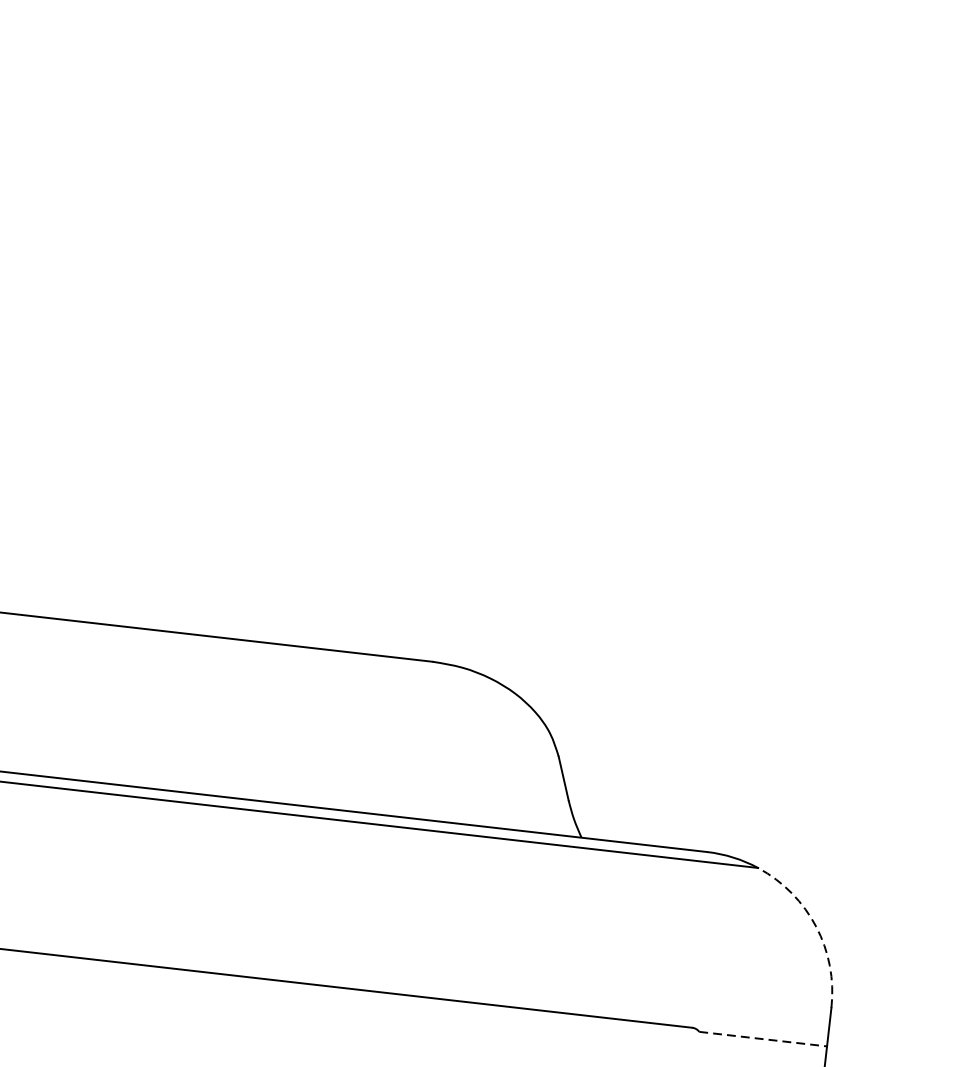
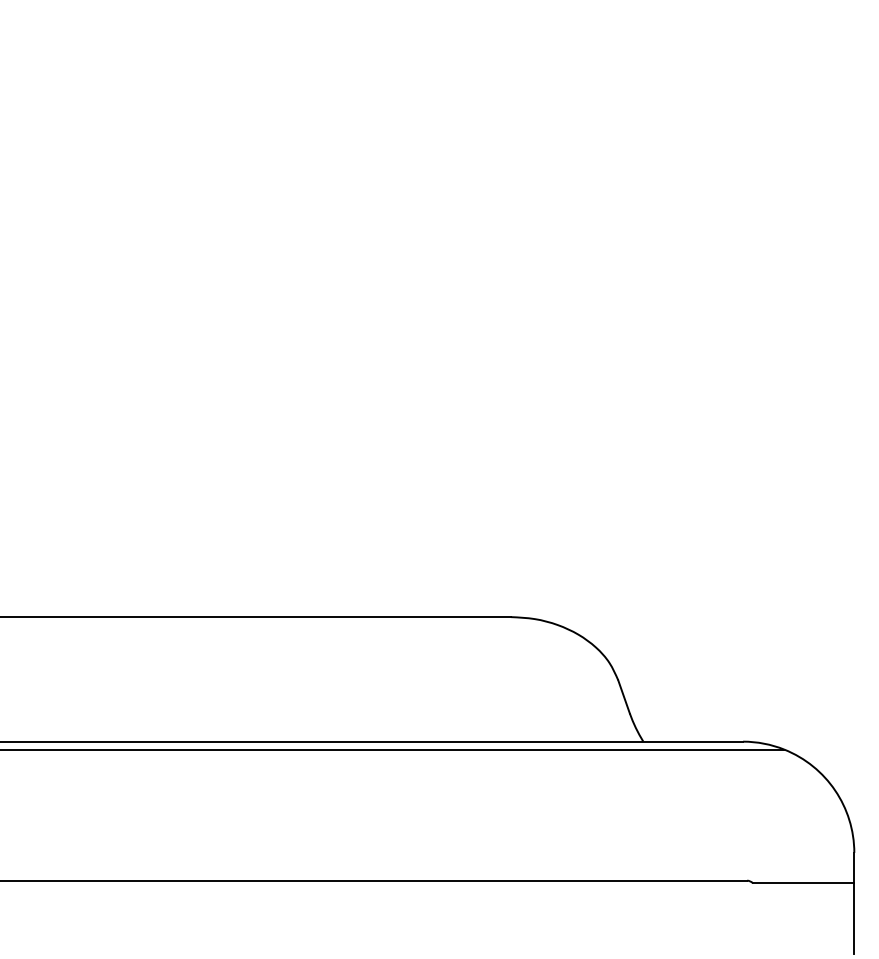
arc: (816, 926) -> (835, 790), dashed -> solid
line: (762, 1039) -> (803, 883), dashed -> solid

